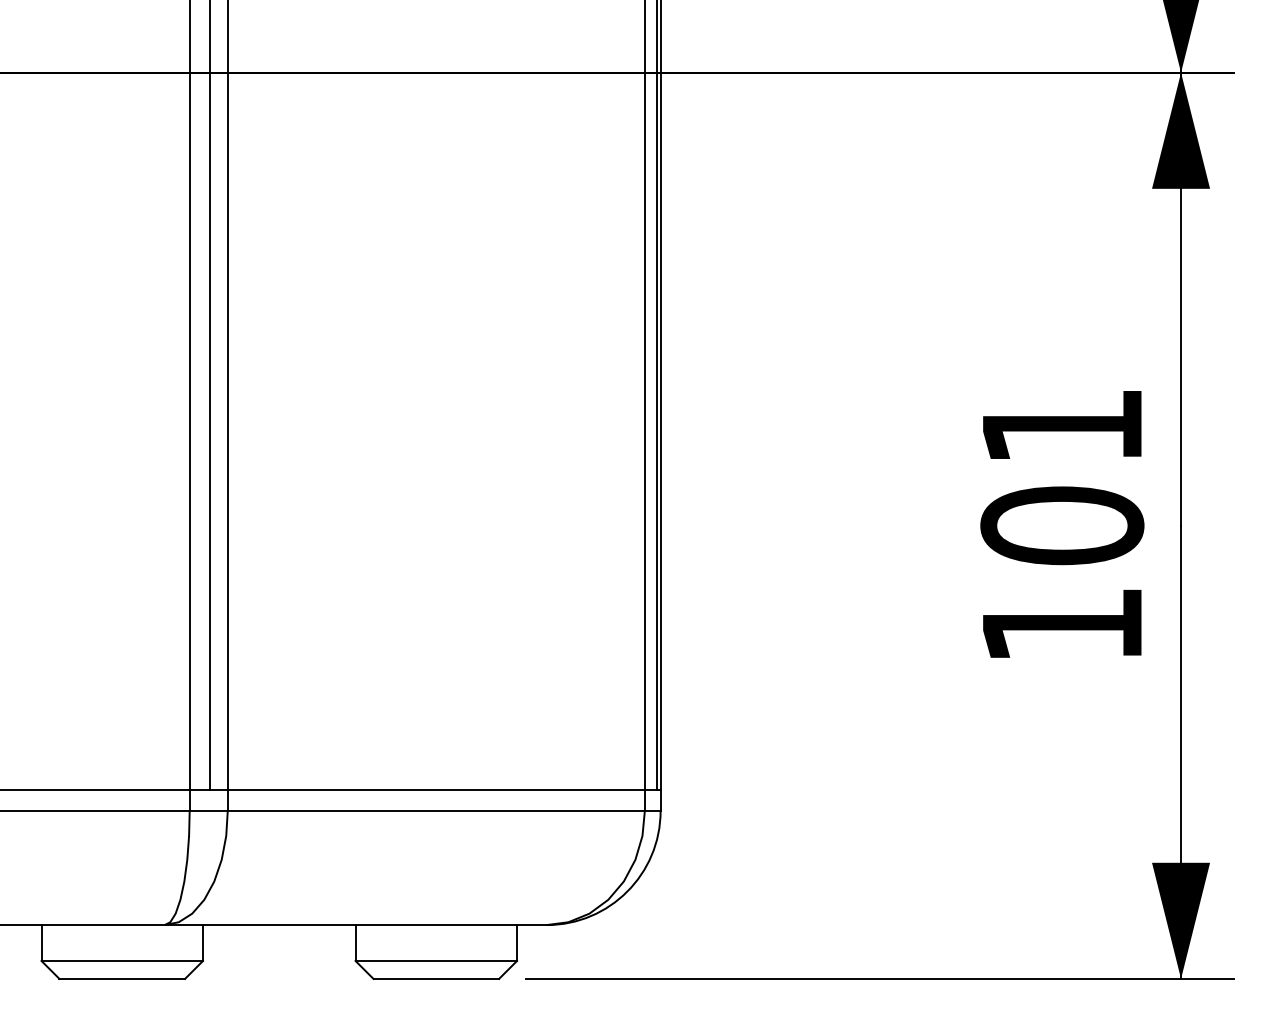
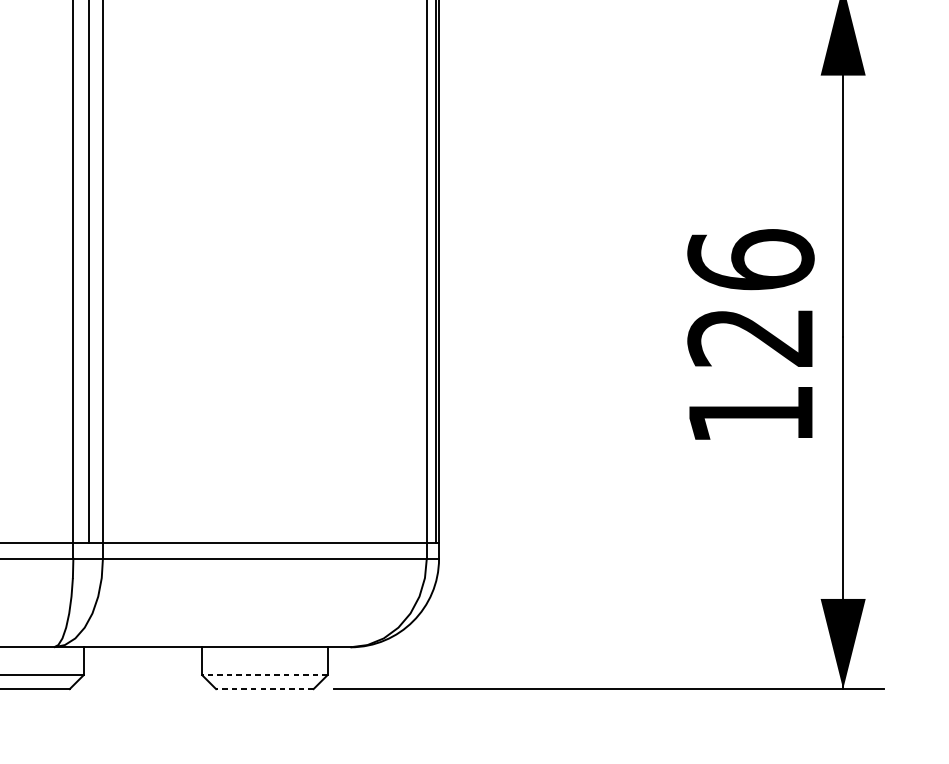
text: (1062, 475) -> (751, 298), 101 -> 126
line: (436, 960) -> (265, 674), solid -> dashed
line: (436, 978) -> (265, 688), solid -> dashed

